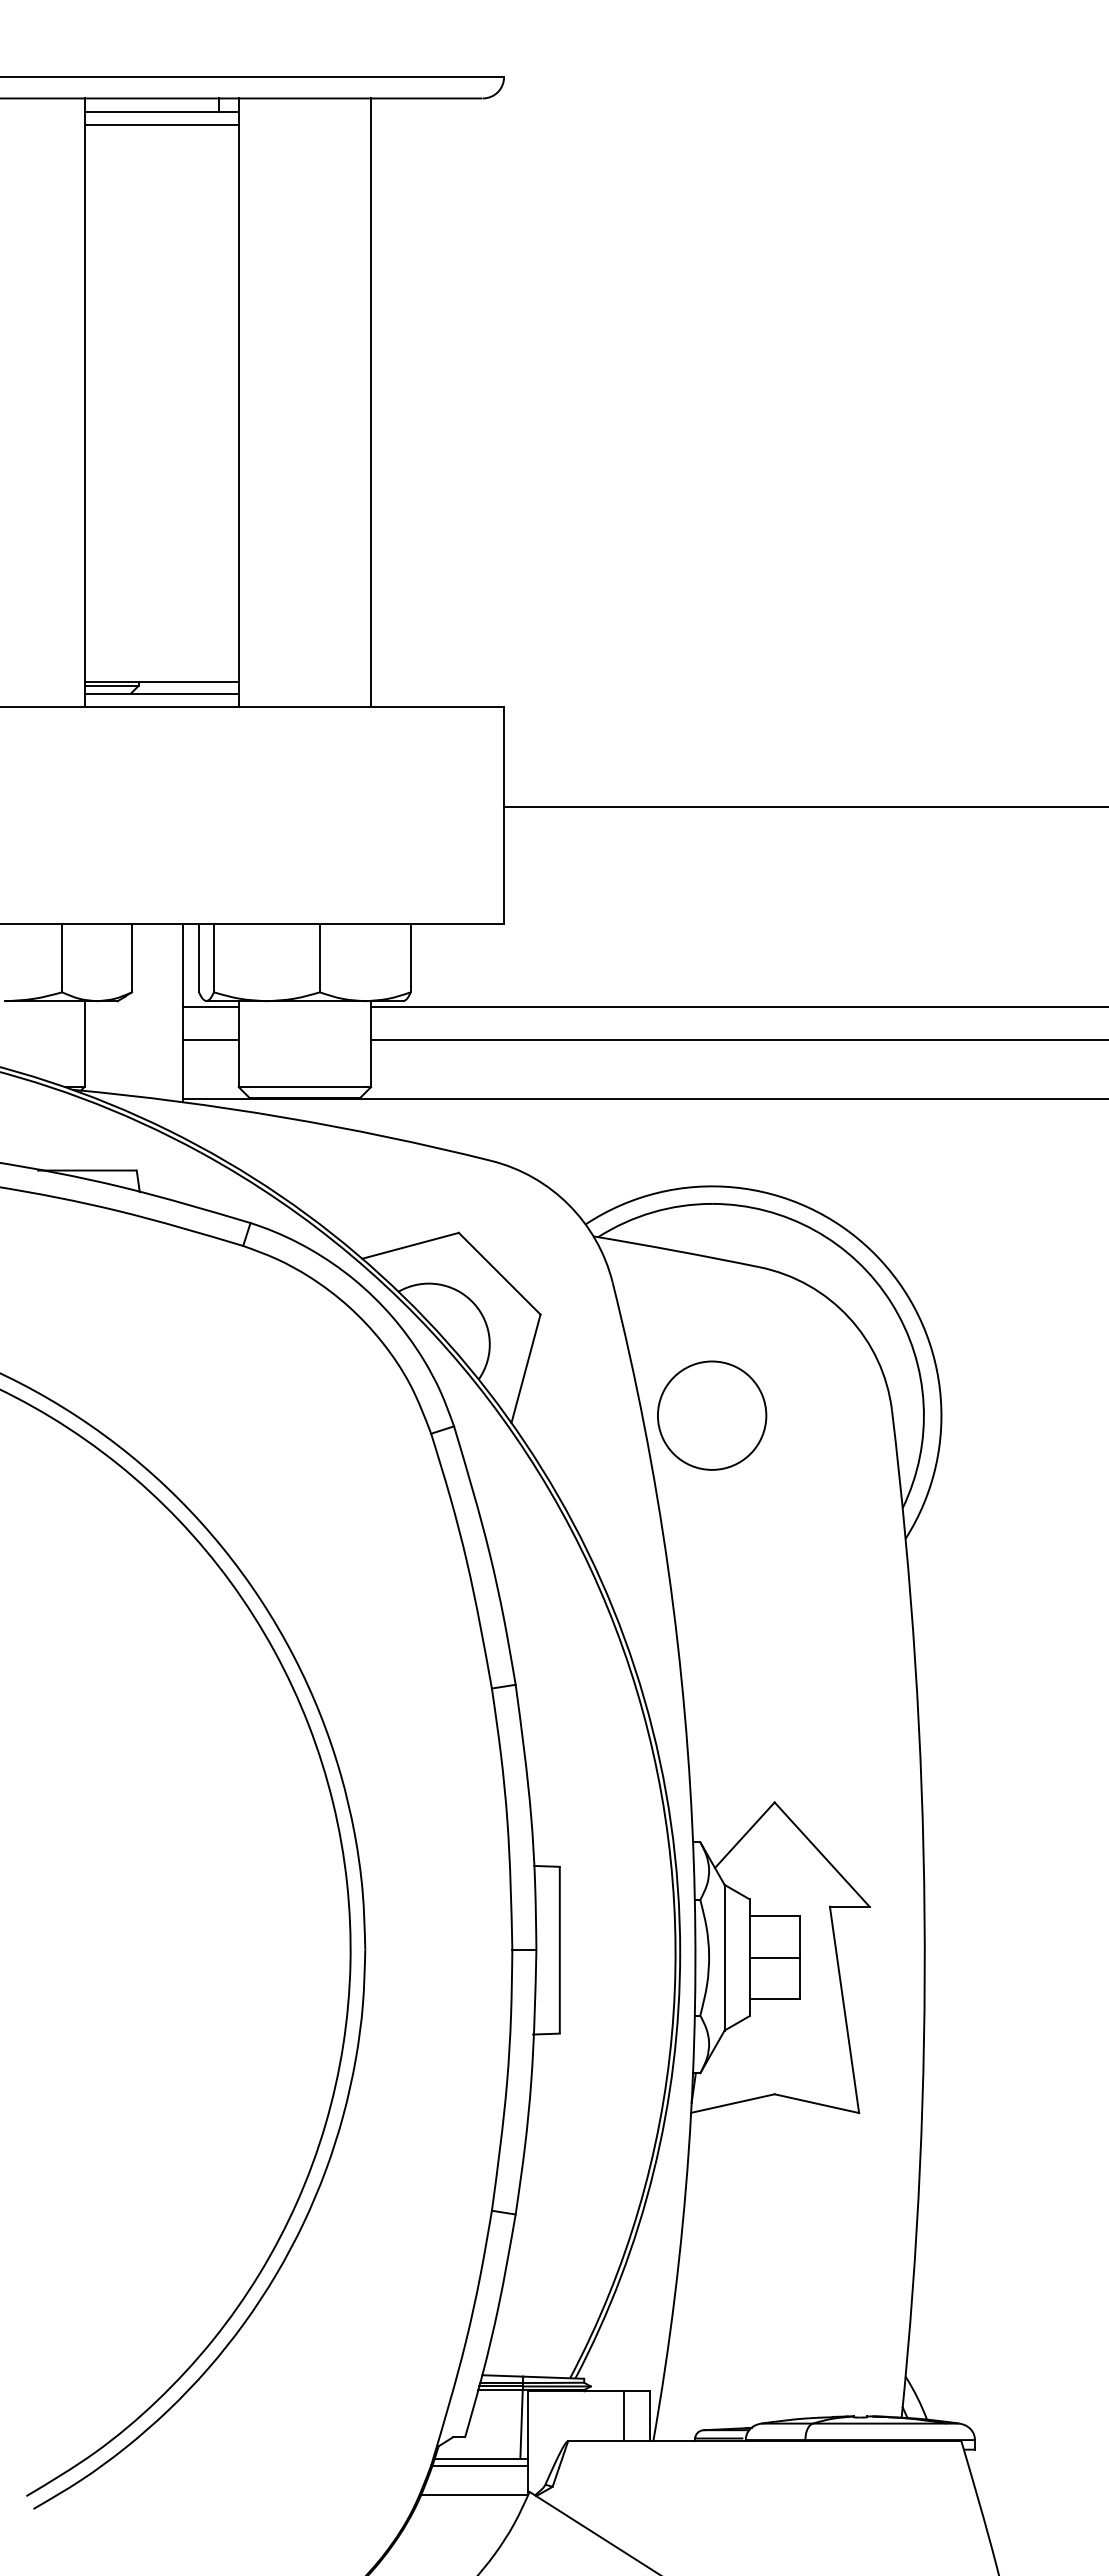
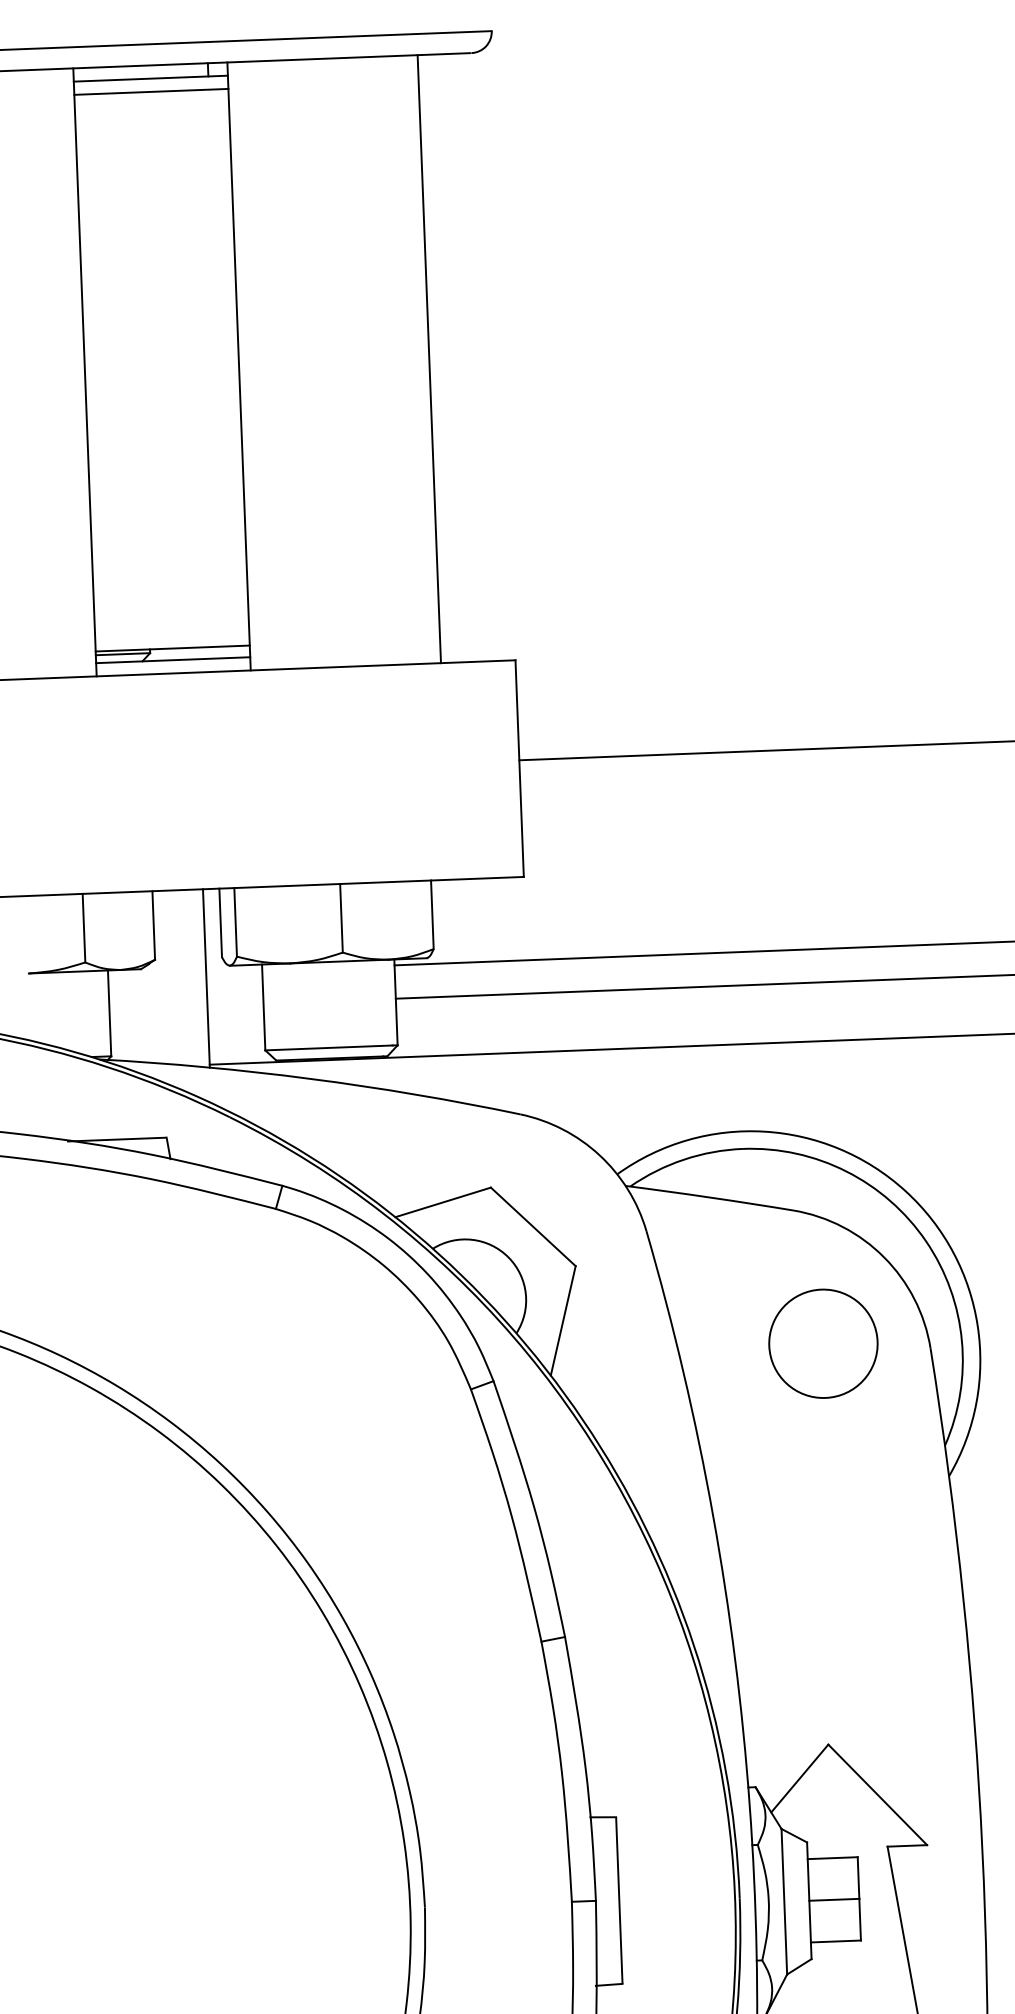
line: (371, 402) -> (429, 358), moved
line: (210, 1007) -> (234, 971), removed
line: (210, 1040) -> (235, 1004), removed
circle: (712, 1415) -> (823, 1343), moved

